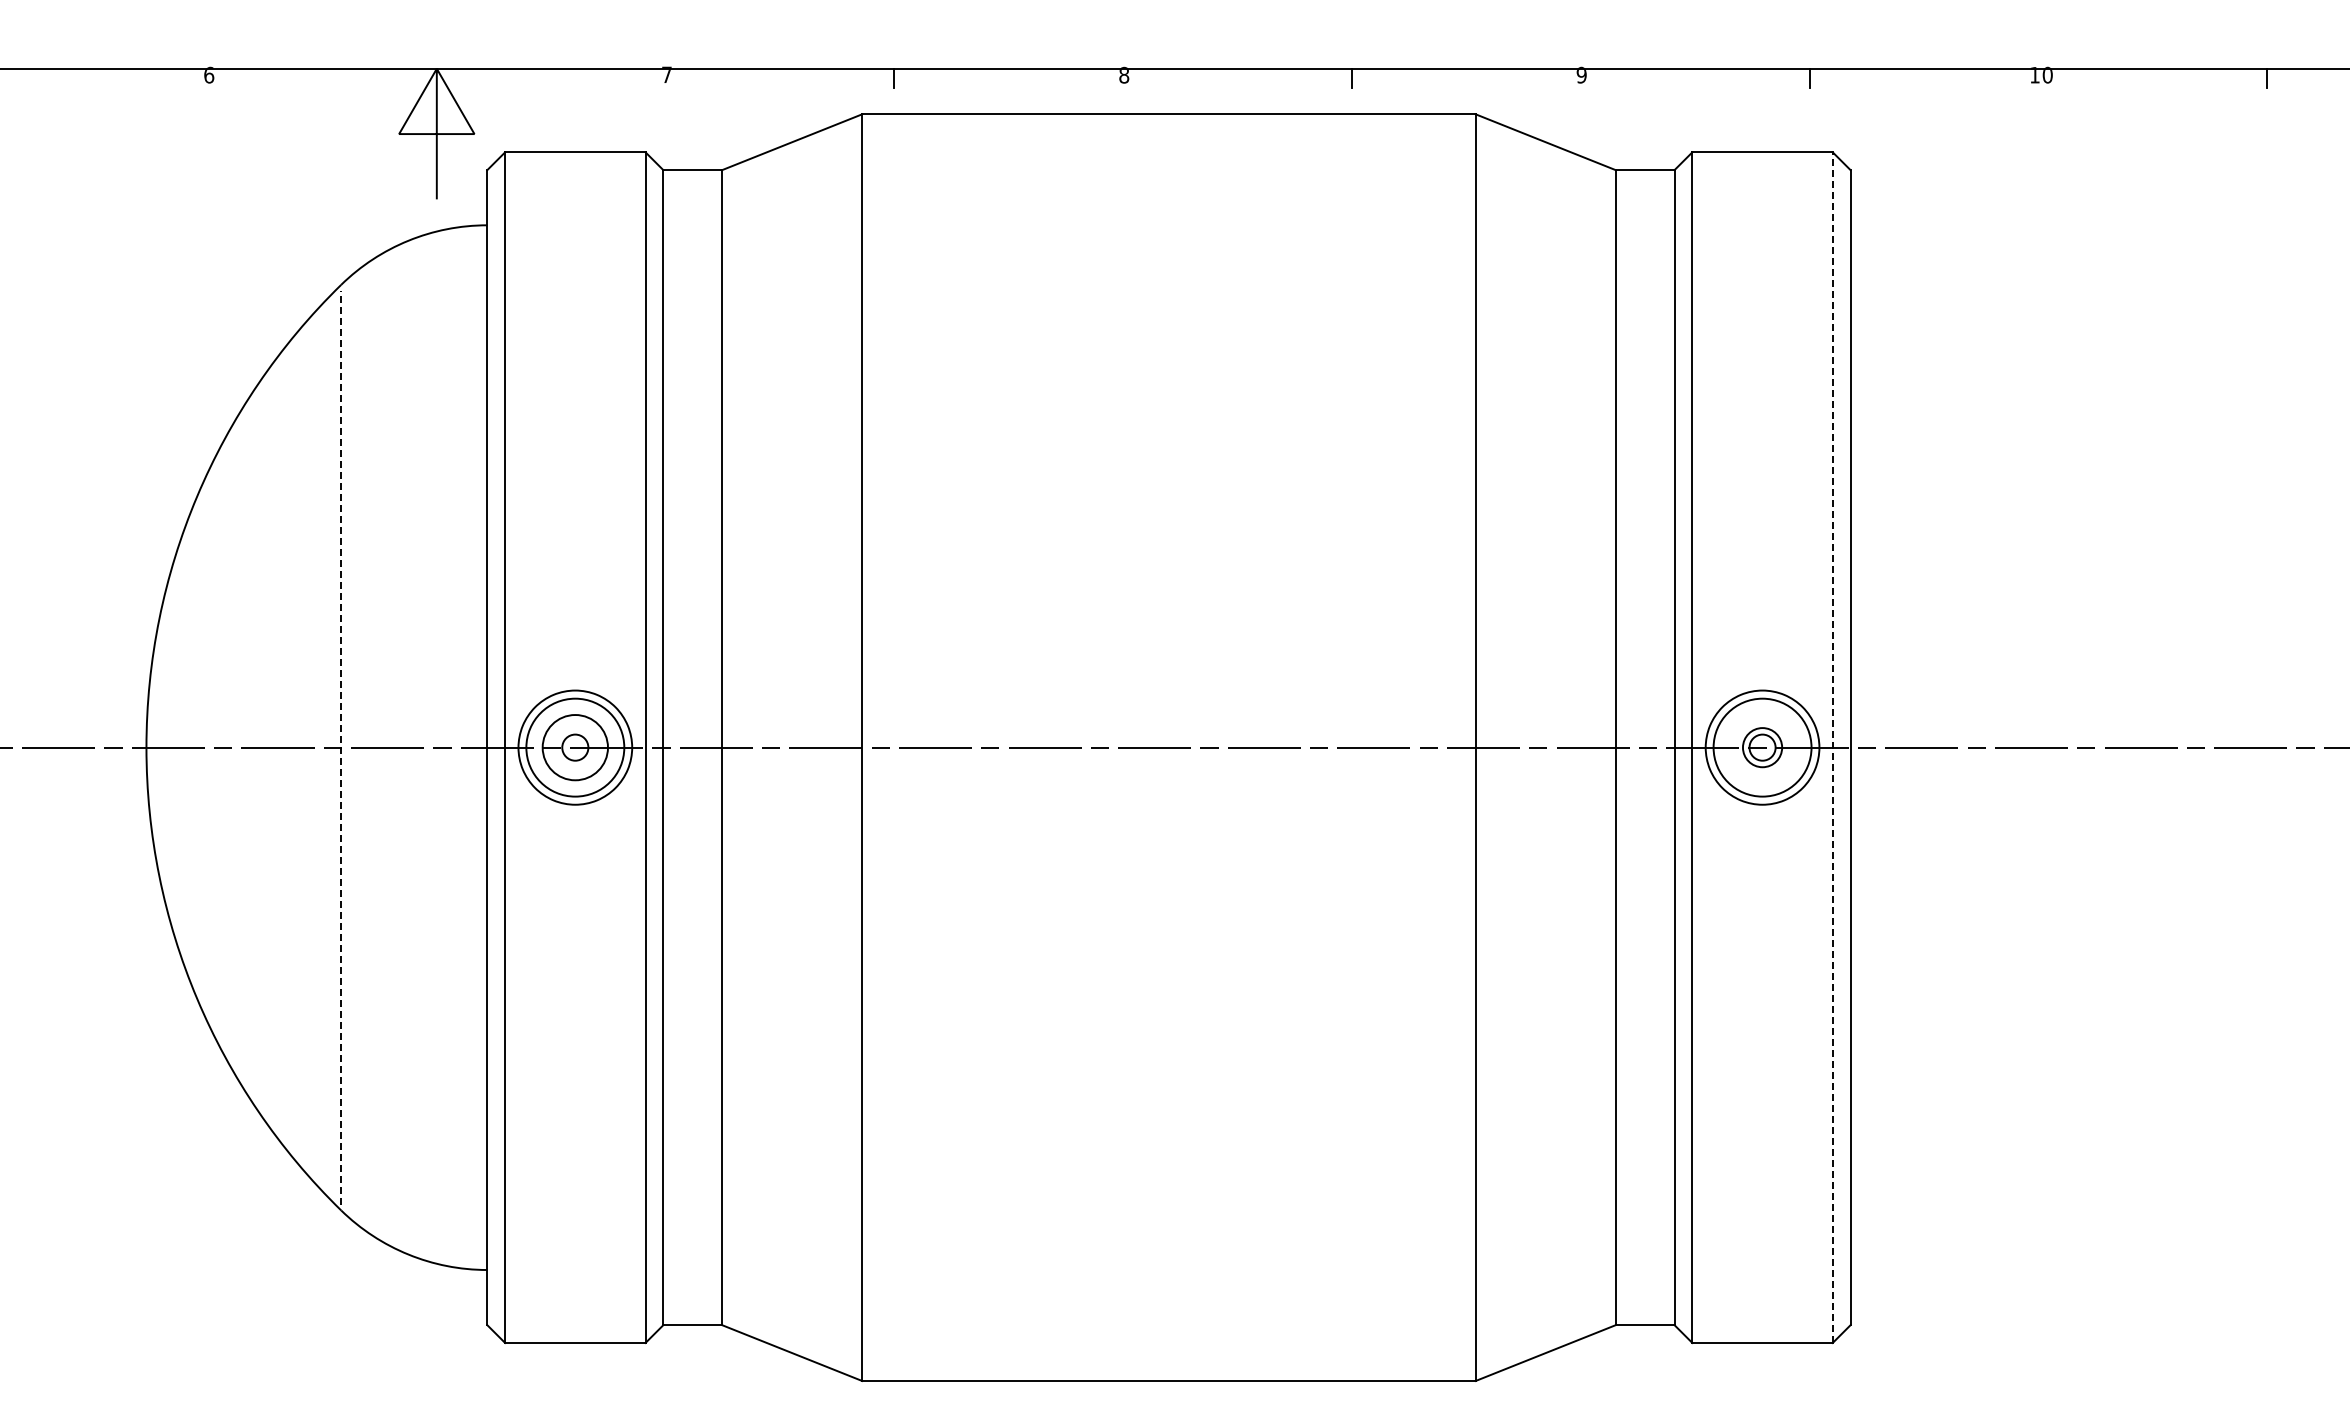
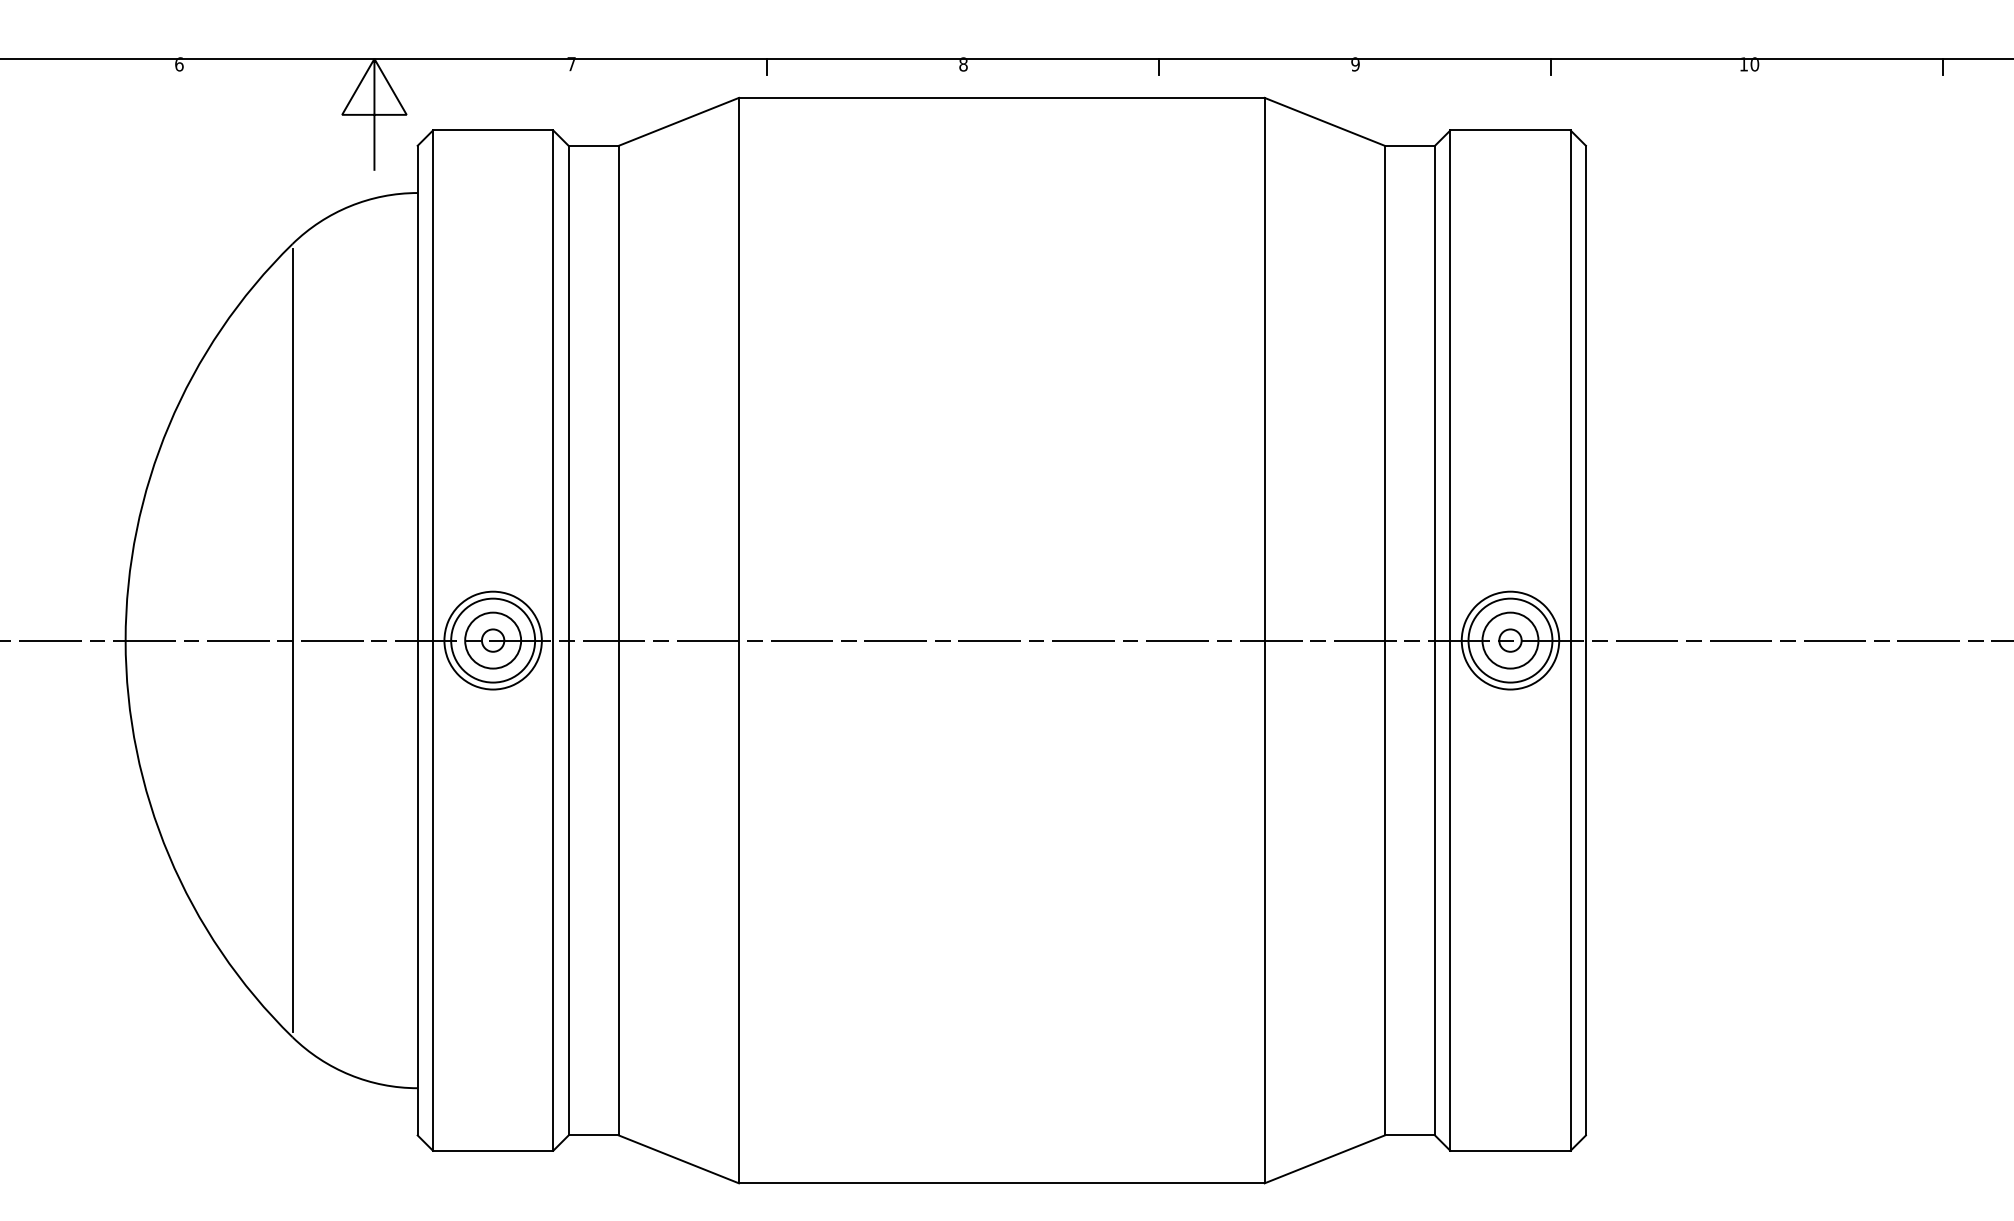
line: (341, 747) -> (292, 640), dashed -> solid
circle: (1762, 747) -> (1510, 640), size x1.67
line: (1832, 747) -> (1570, 640), dashed -> solid

